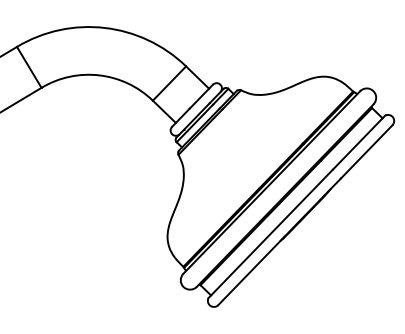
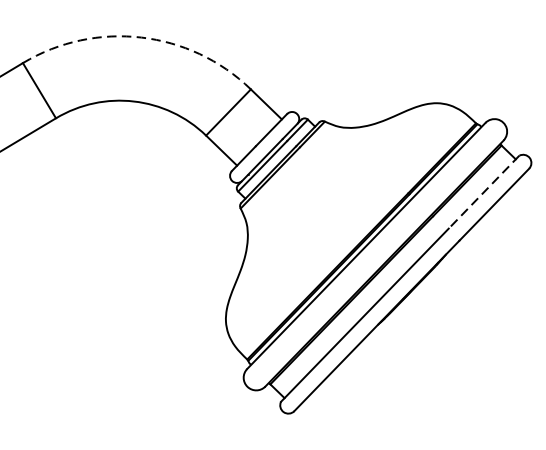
arc: (104, 27) -> (140, 36), solid -> dashed
line: (359, 142) -> (484, 191), solid -> dashed

